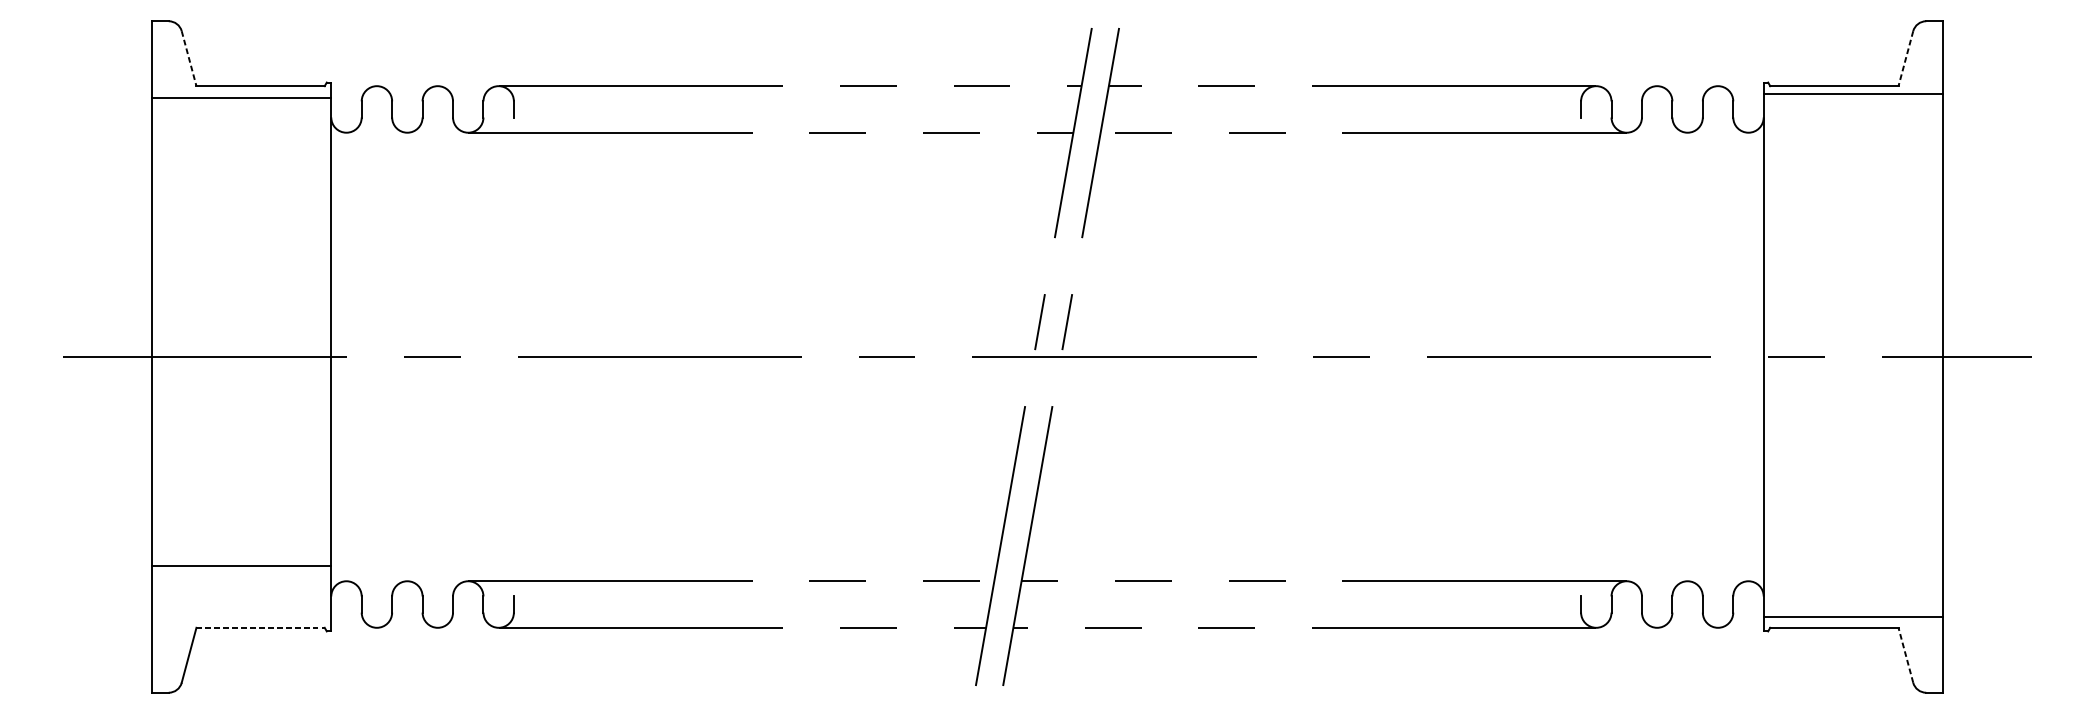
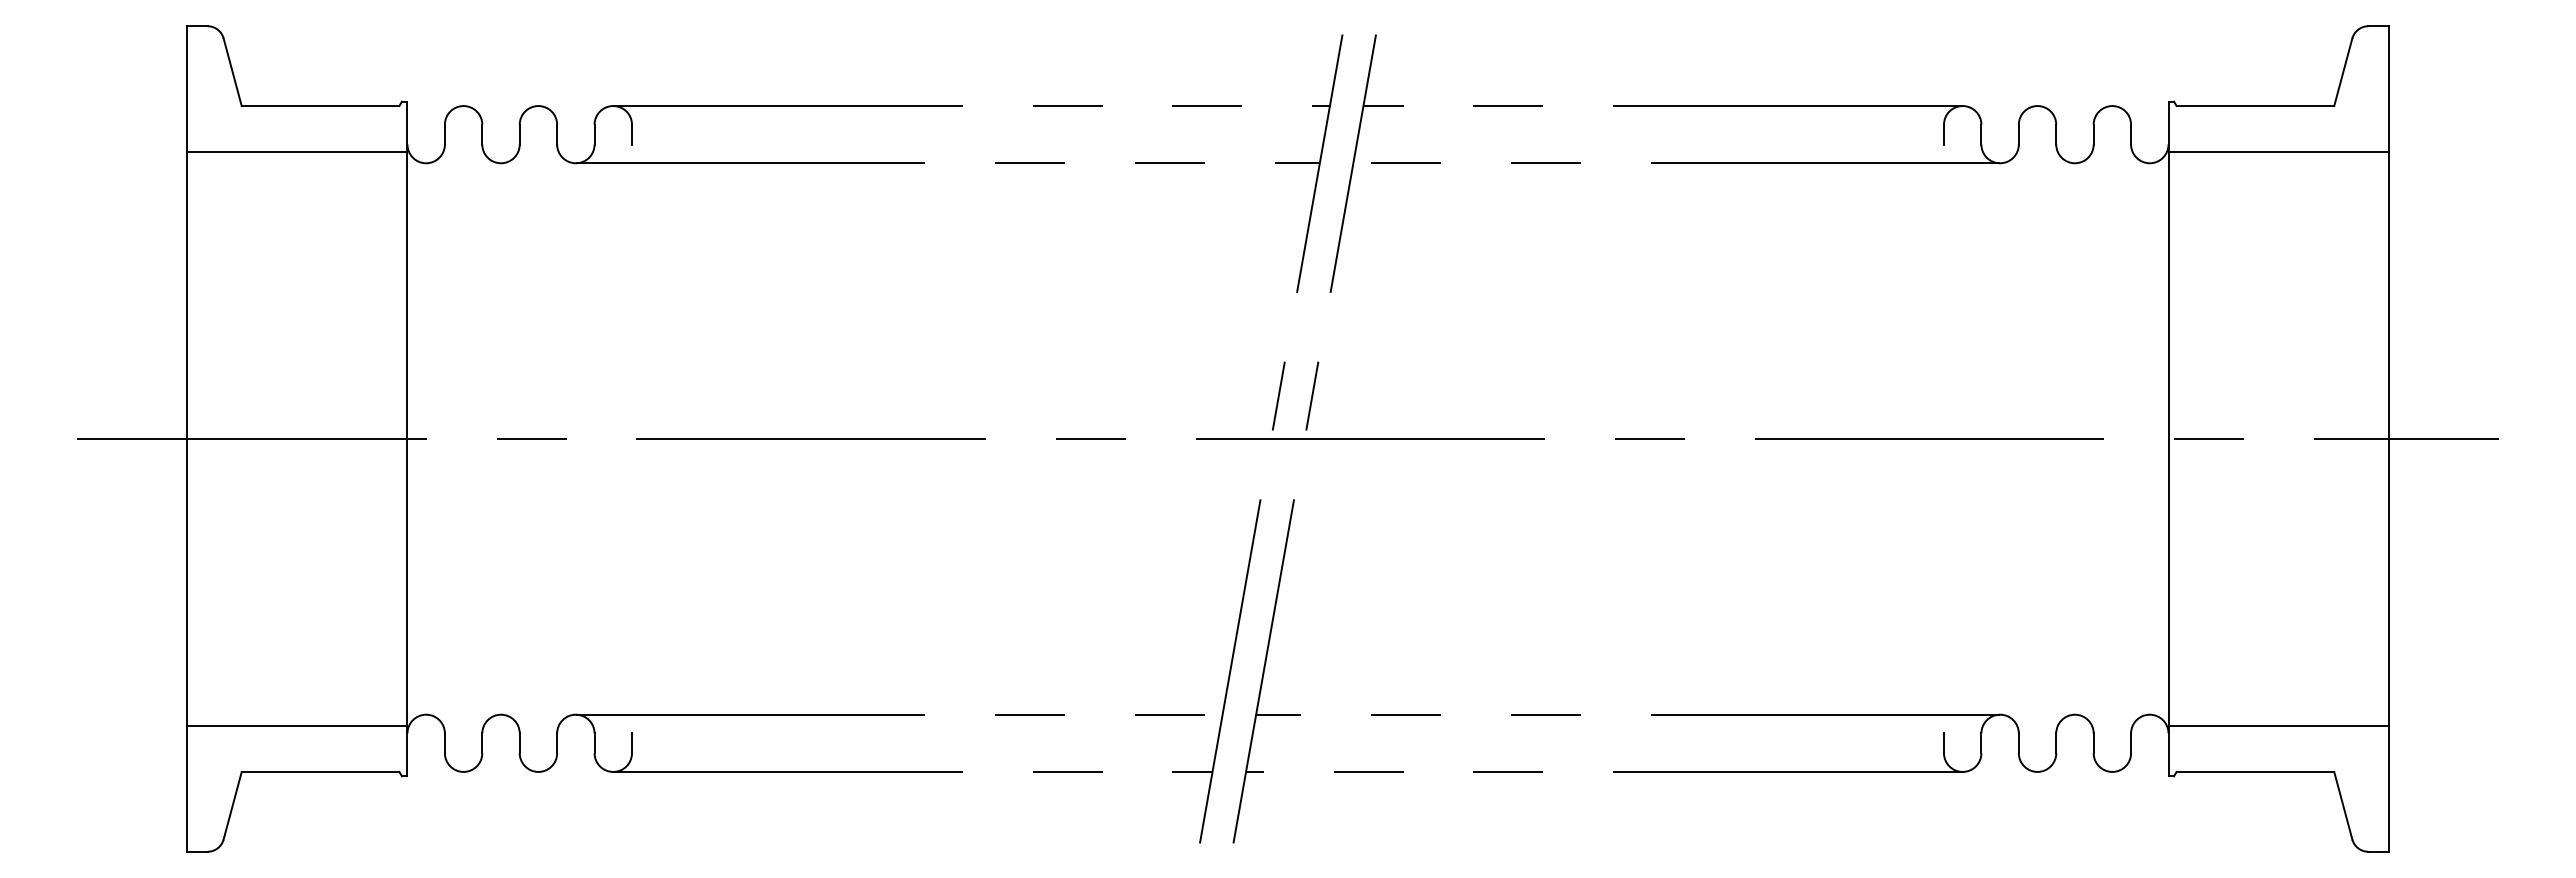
line: (188, 58) -> (232, 72), dashed -> solid
line: (1906, 58) -> (2343, 72), dashed -> solid
line: (1853, 93) -> (2278, 151), moved
line: (241, 97) -> (297, 151), moved
line: (241, 566) -> (297, 726), moved
line: (1853, 616) -> (2278, 726), moved
line: (260, 627) -> (320, 771), dashed -> solid
line: (1906, 655) -> (2343, 805), dashed -> solid

